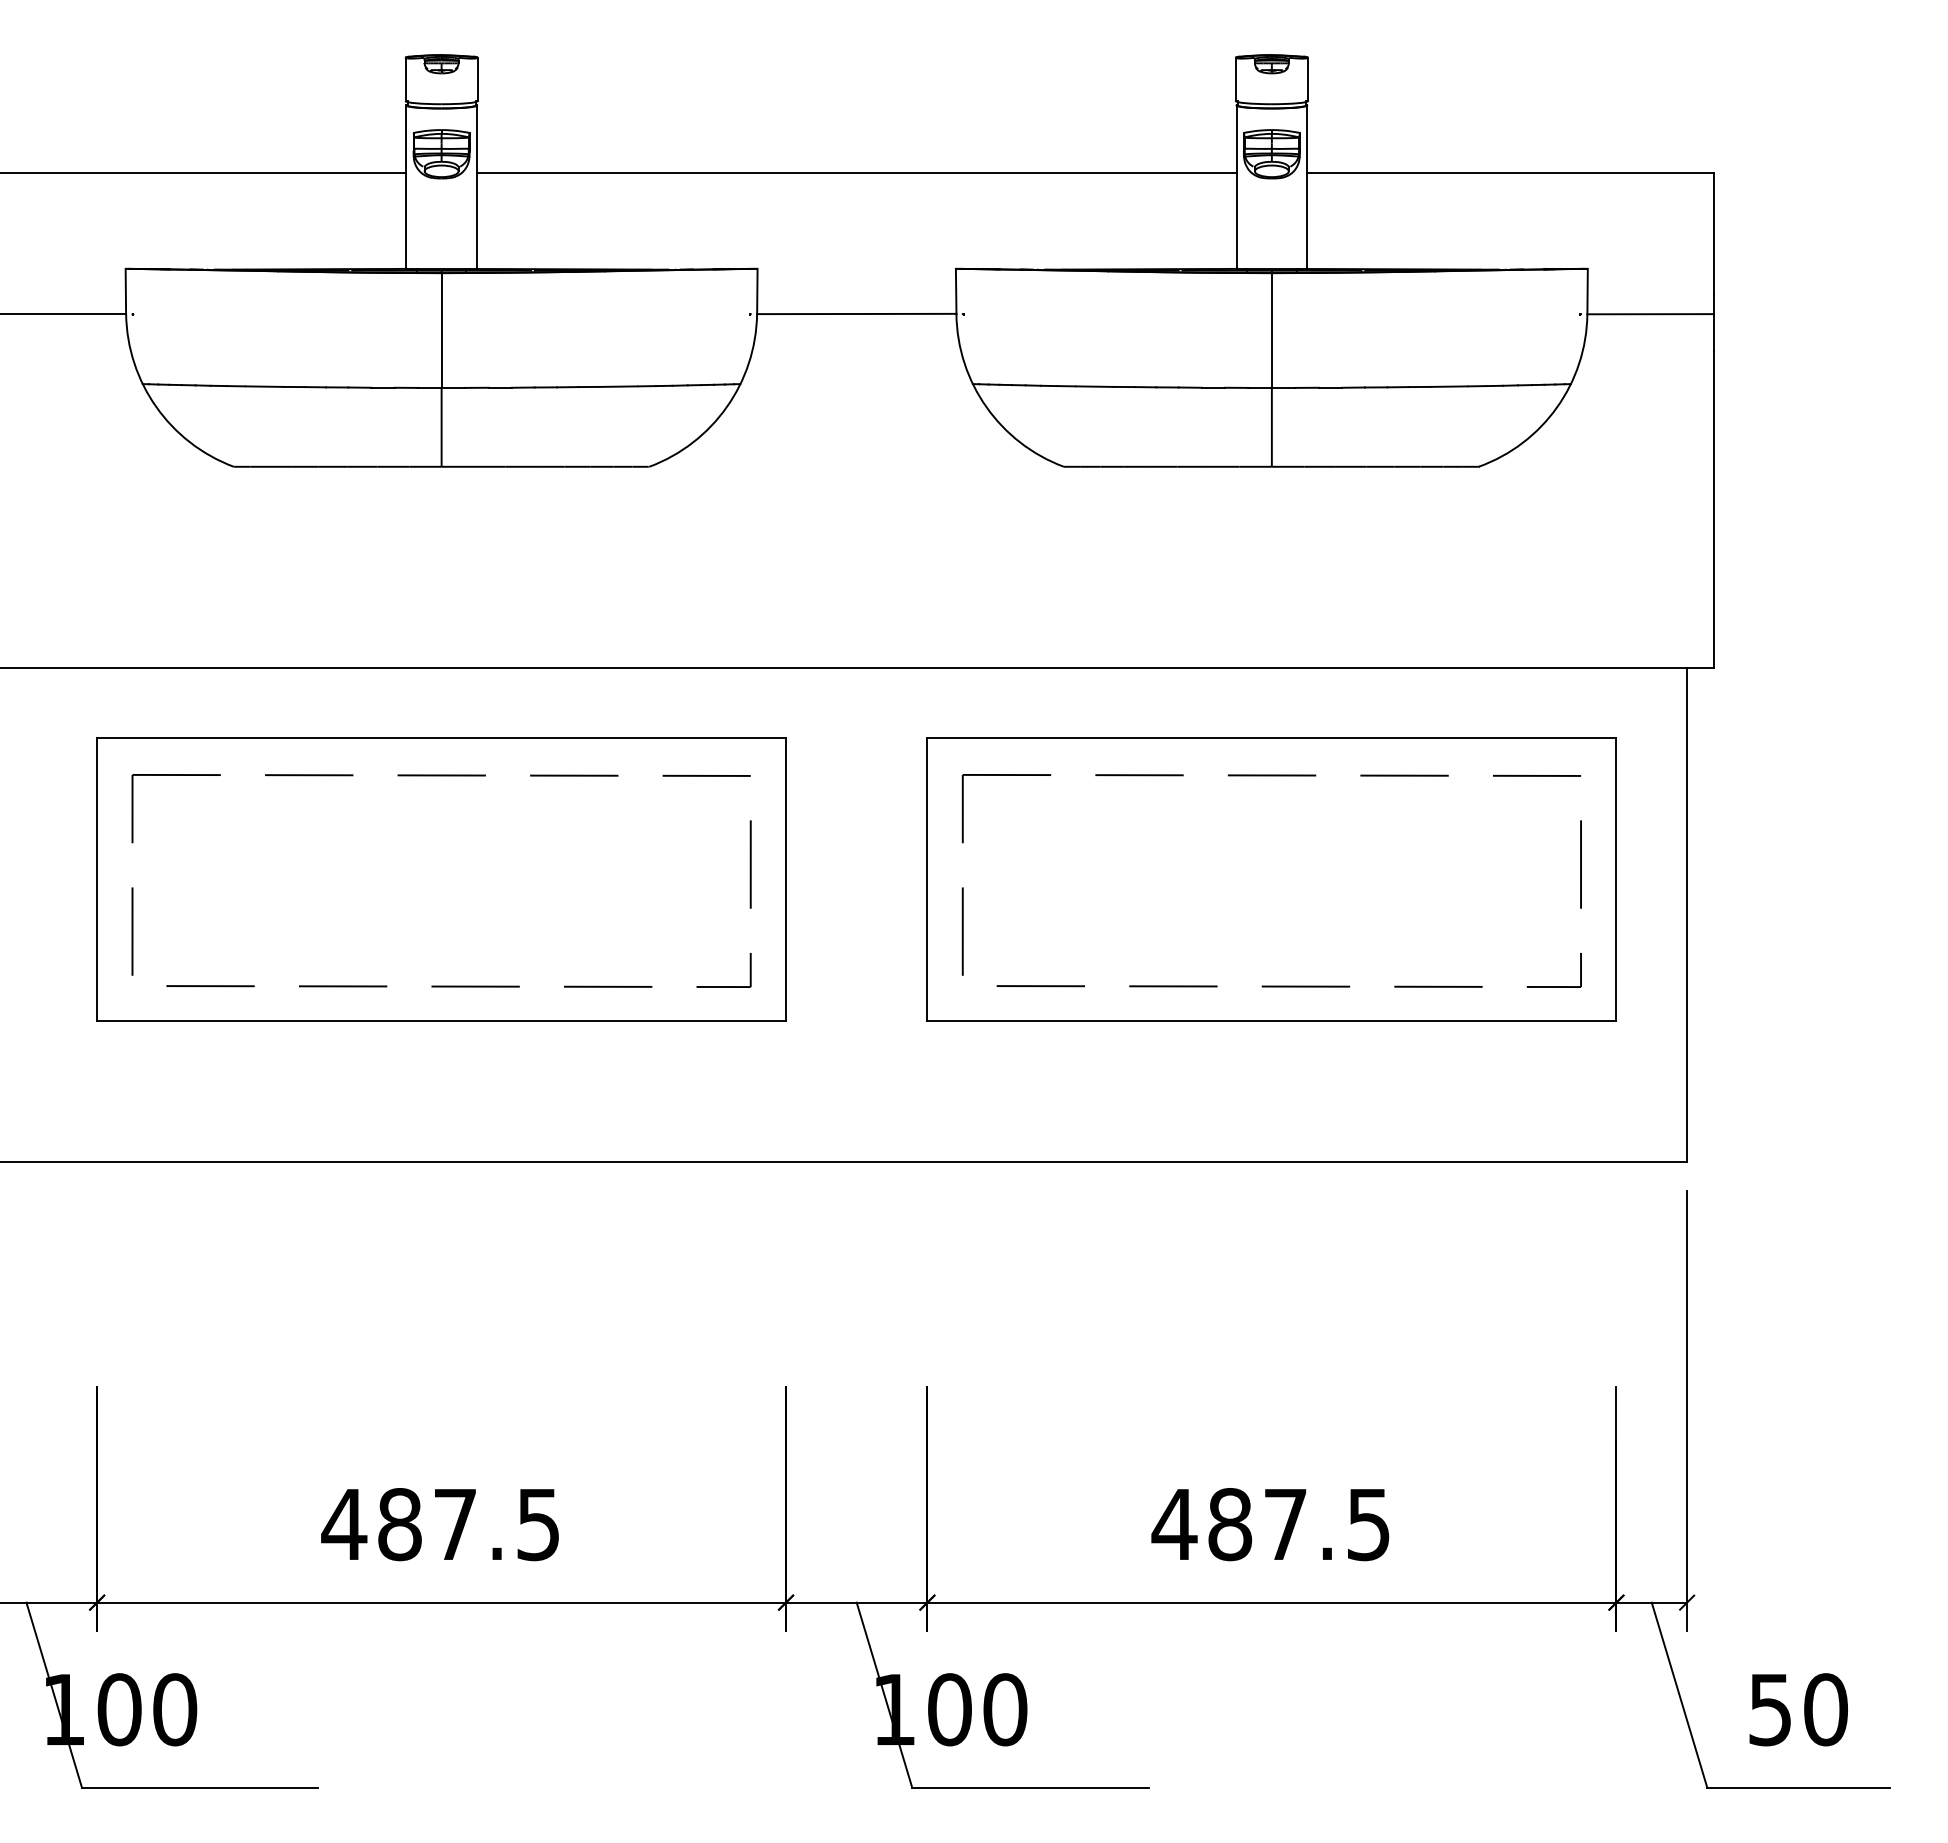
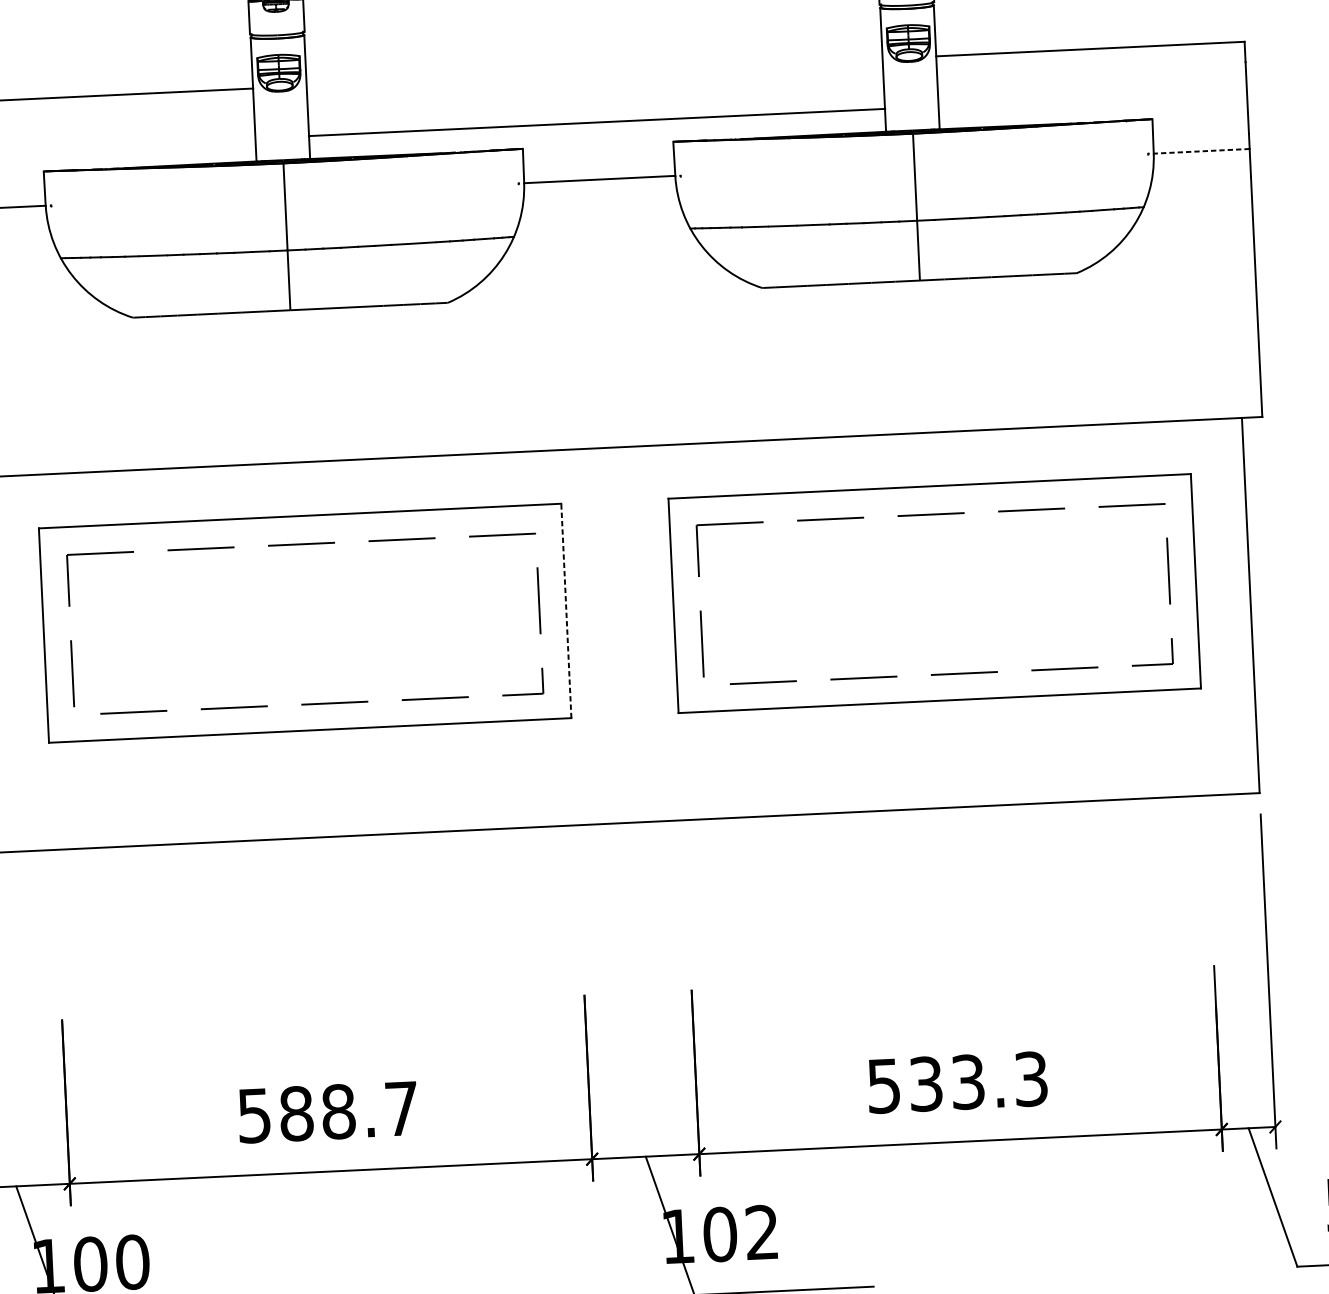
line: (856, 172) -> (596, 122), moved
line: (1650, 314) -> (1201, 151), solid -> dashed
line: (786, 879) -> (566, 610), solid -> dashed
text: (439, 1524) -> (326, 1112), 487.5 -> 588.7
text: (1270, 1524) -> (956, 1082), 487.5 -> 533.3
text: (1005, 1709) -> (762, 1232), 100 -> 102

